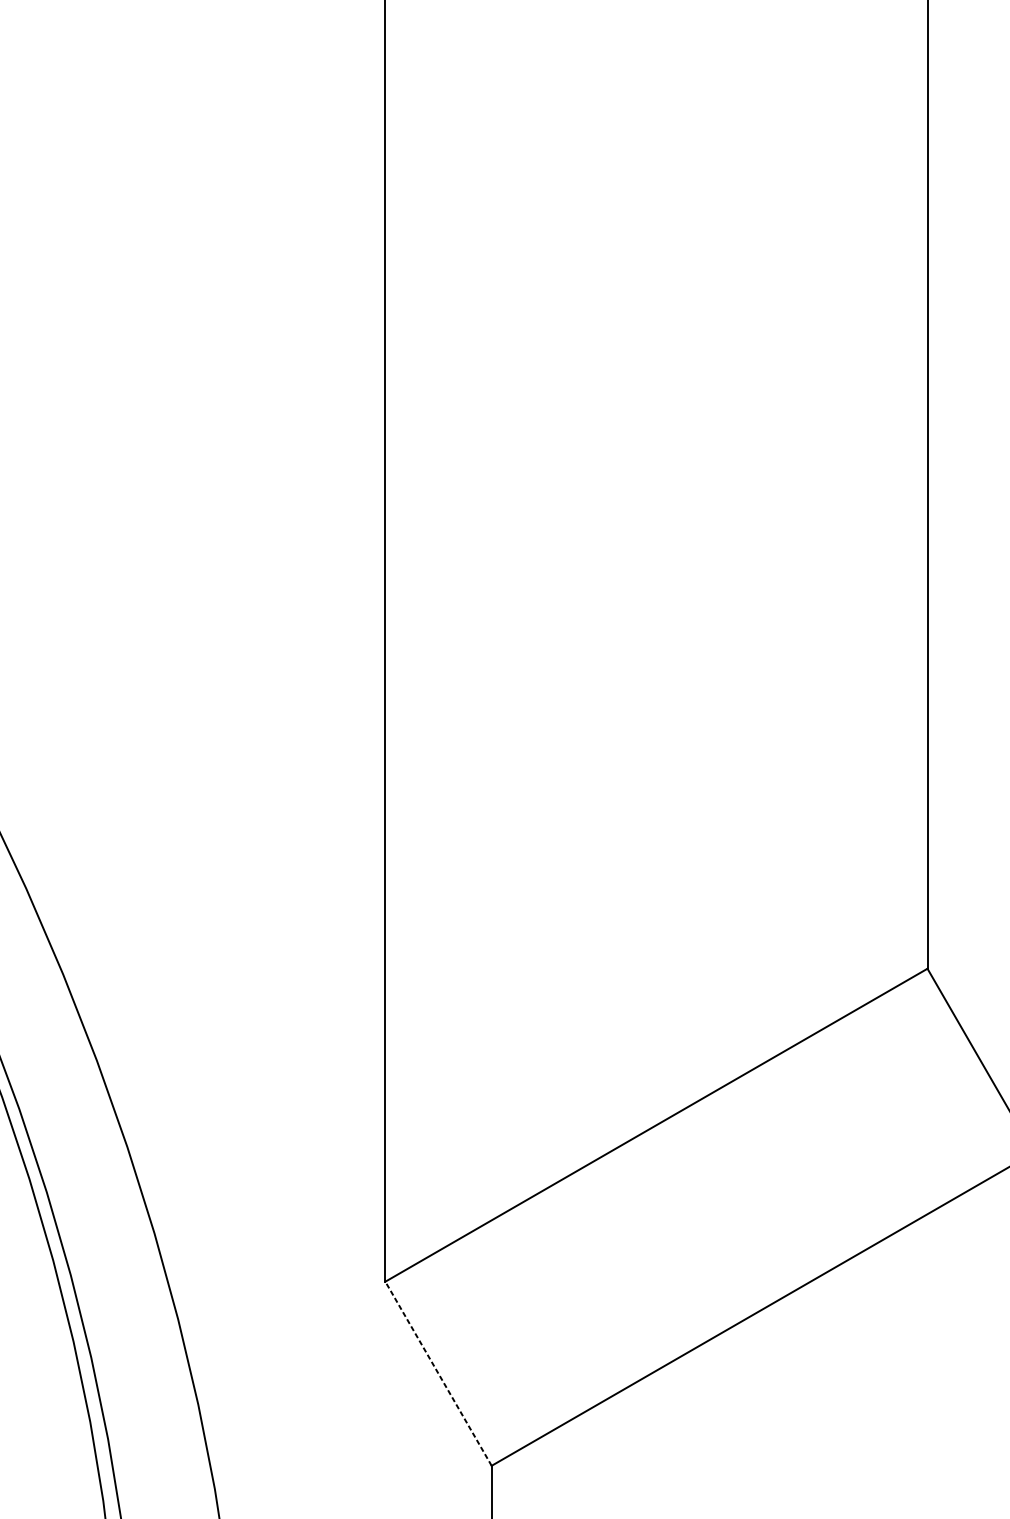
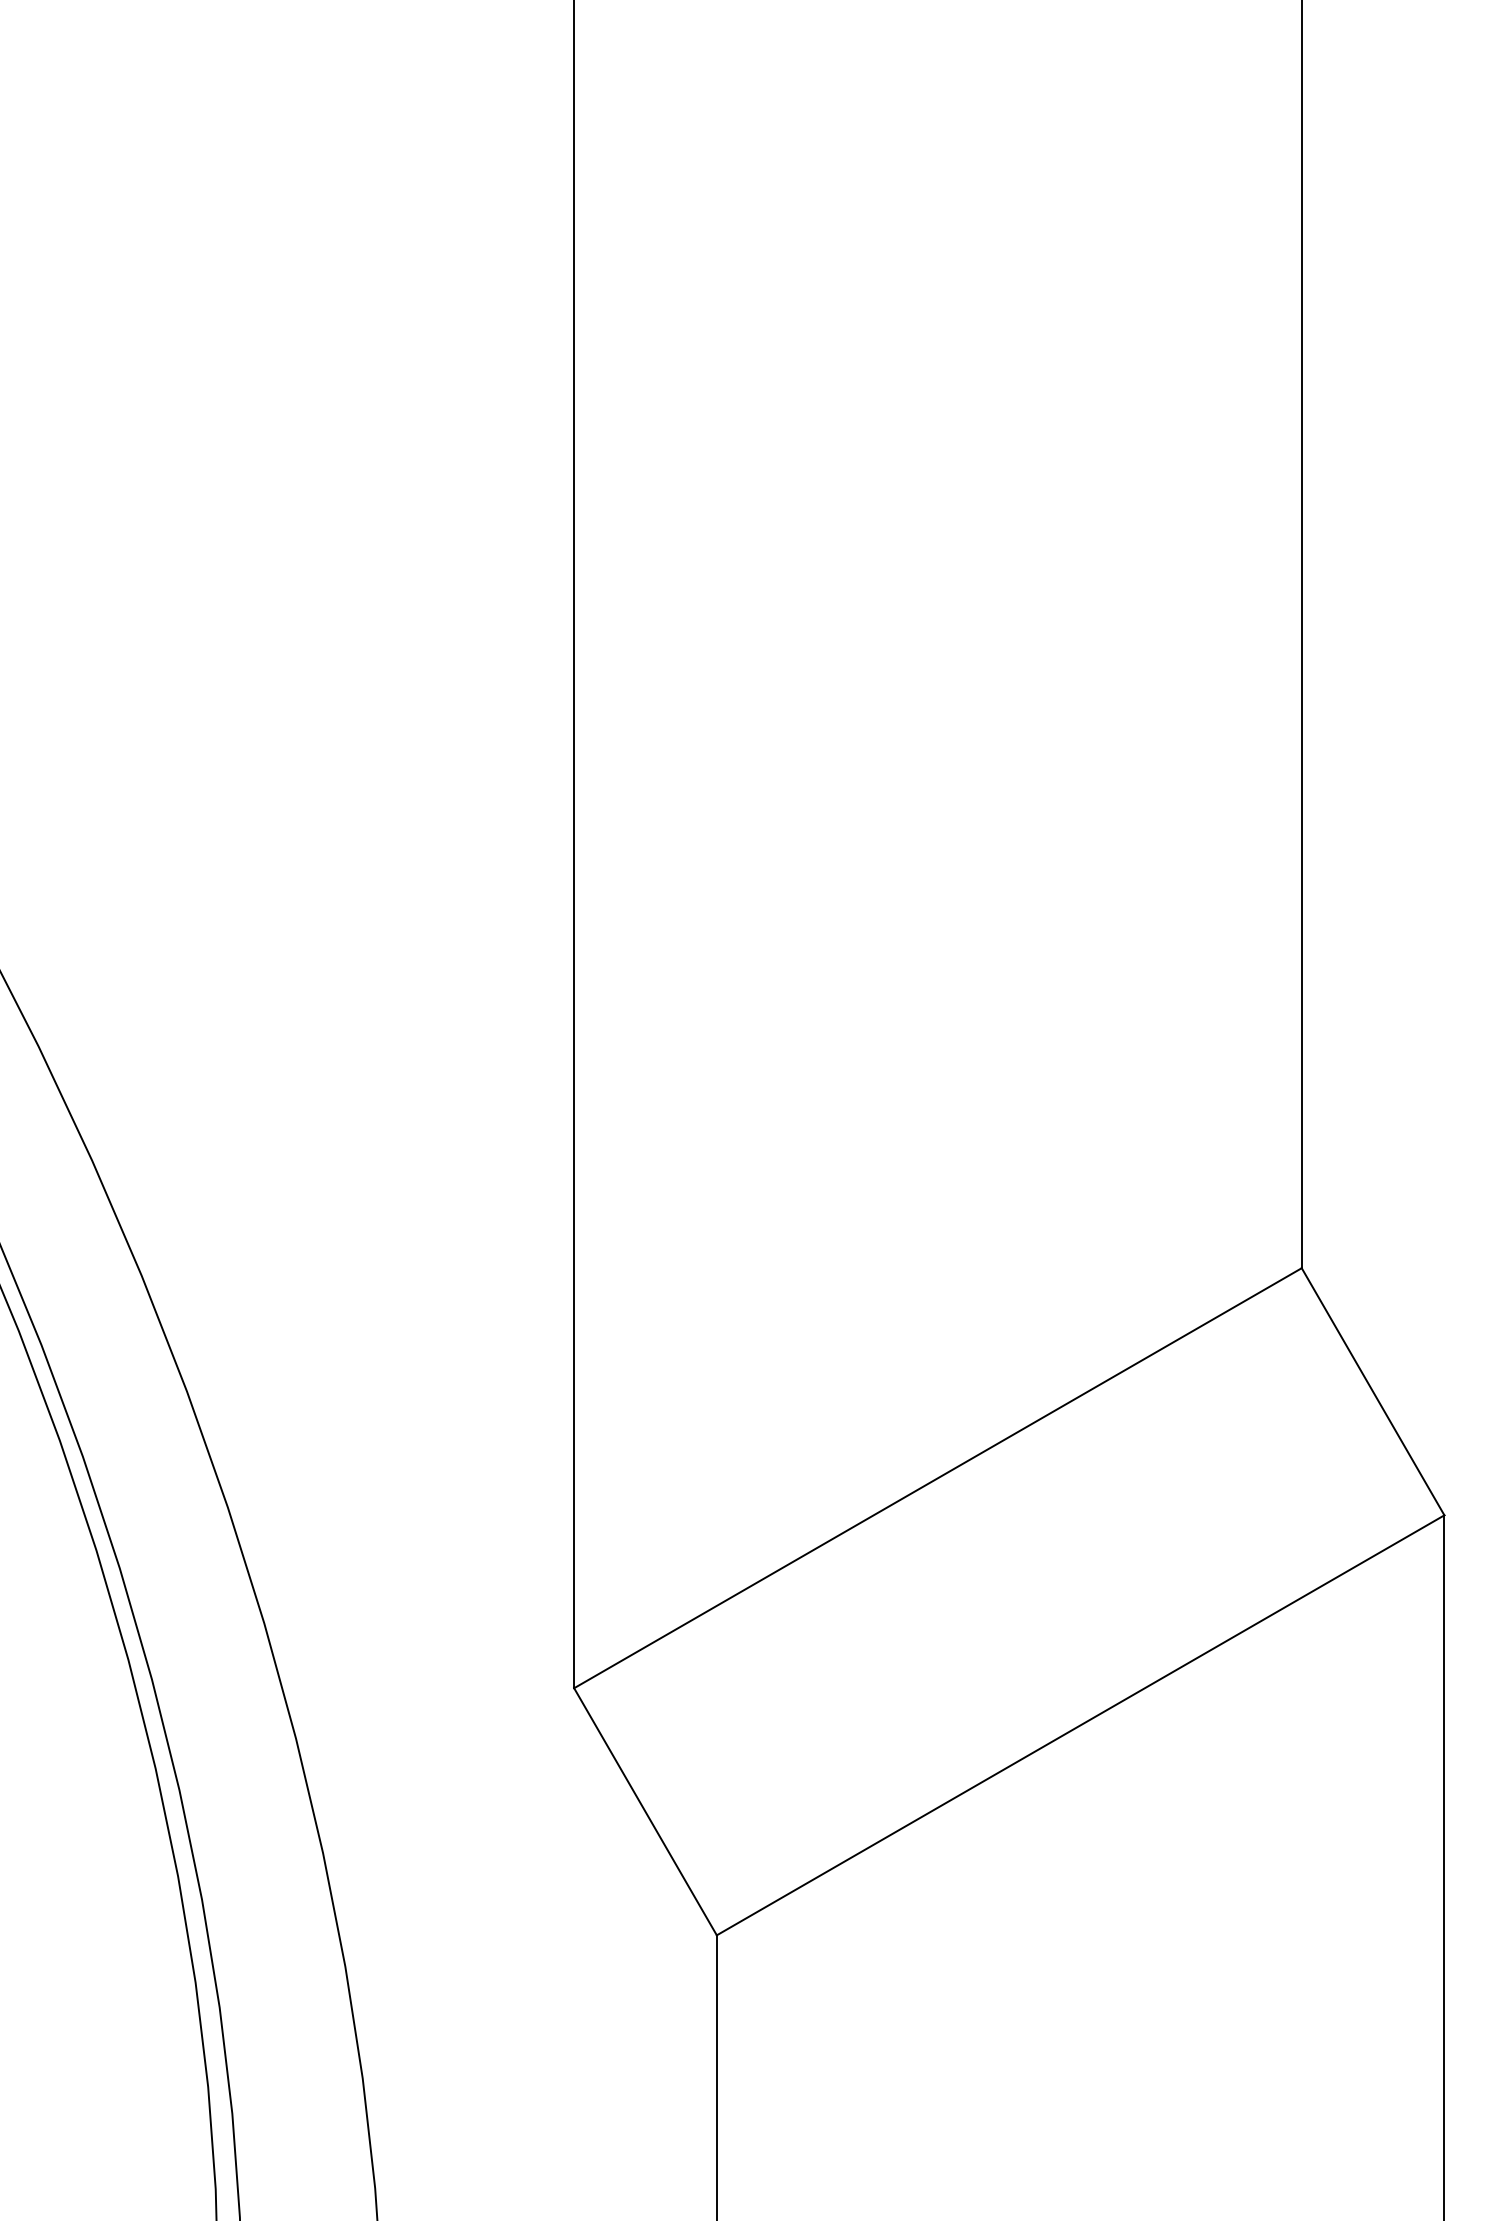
line: (438, 1373) -> (645, 1811), dashed -> solid

